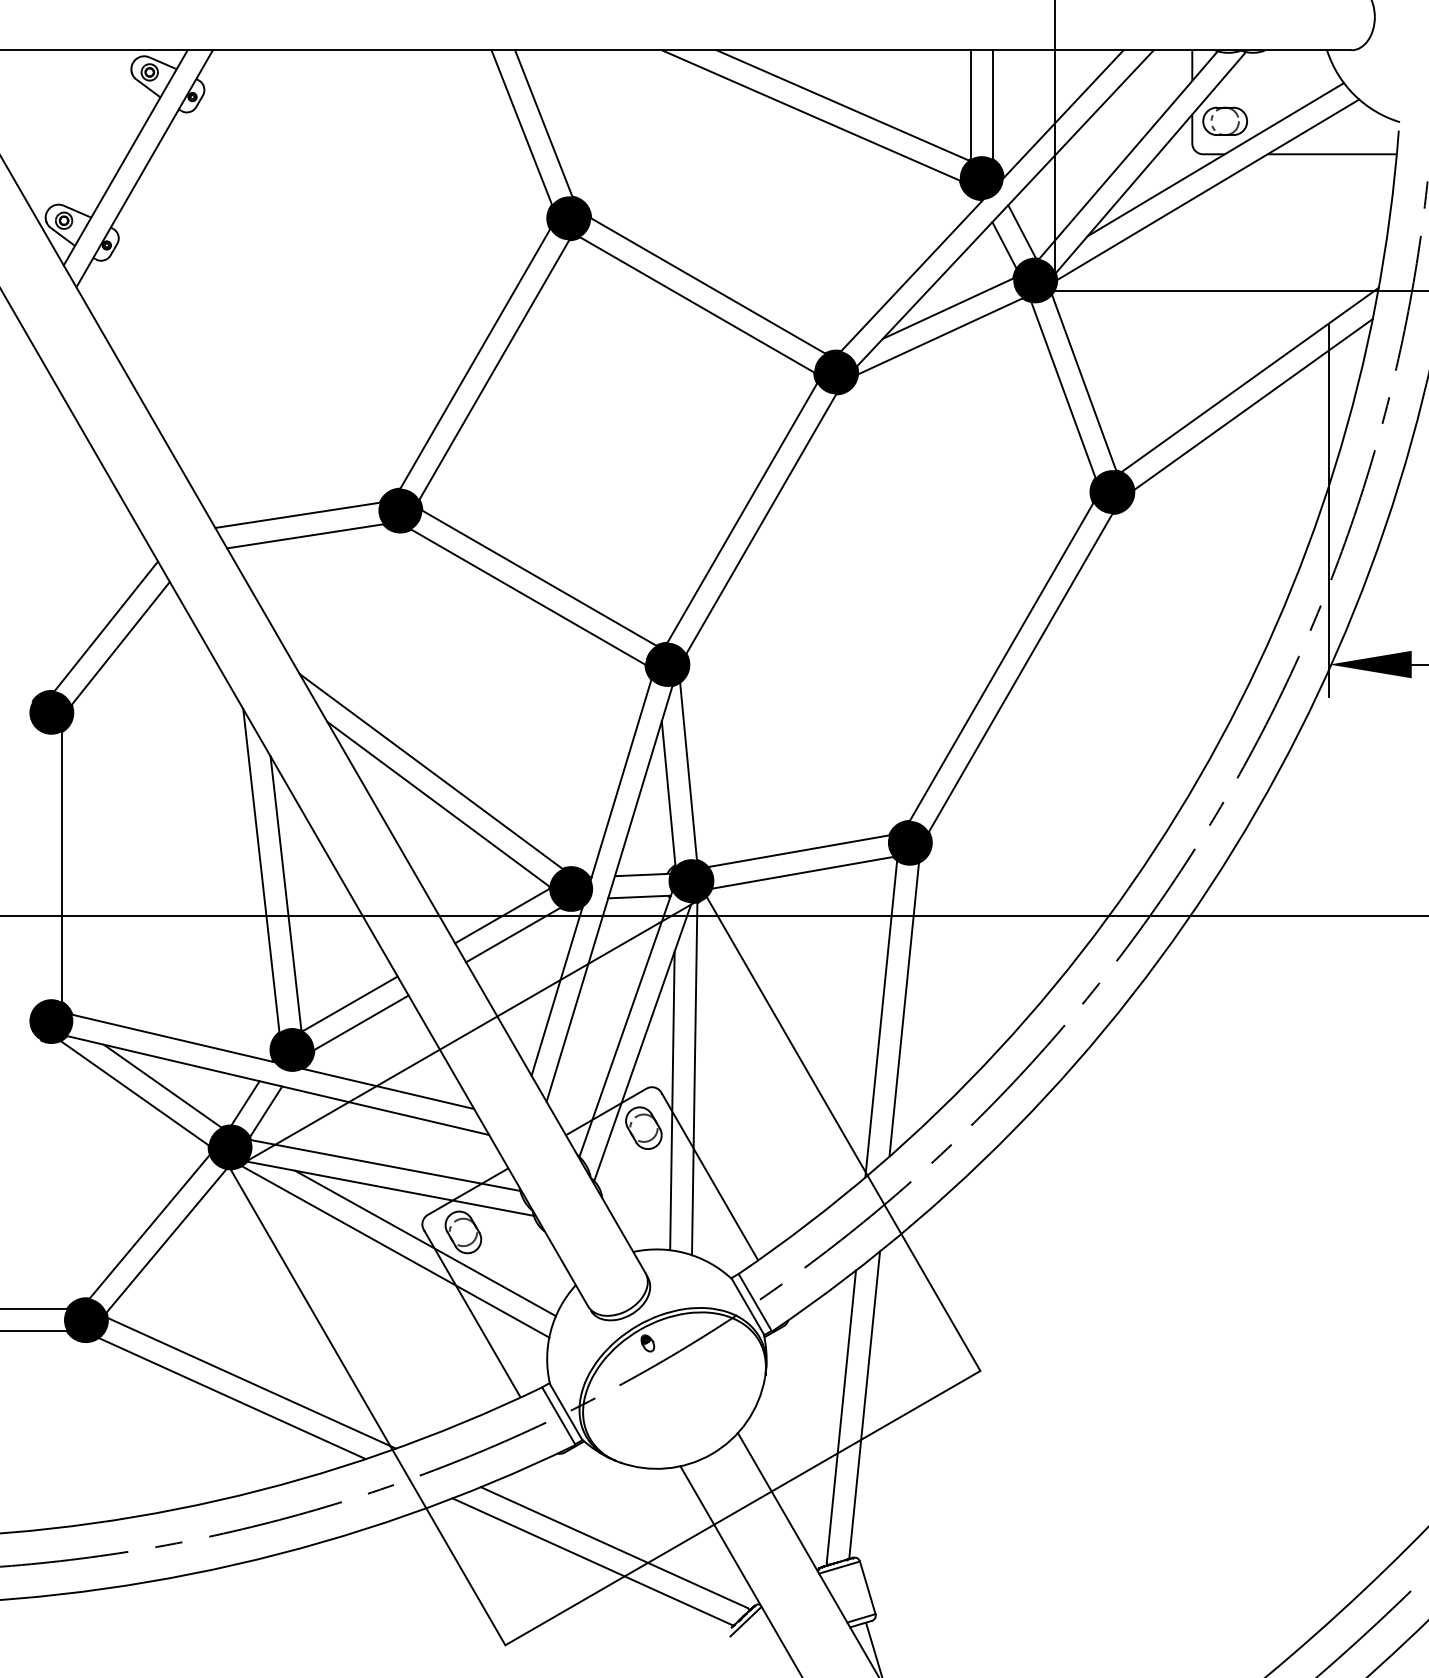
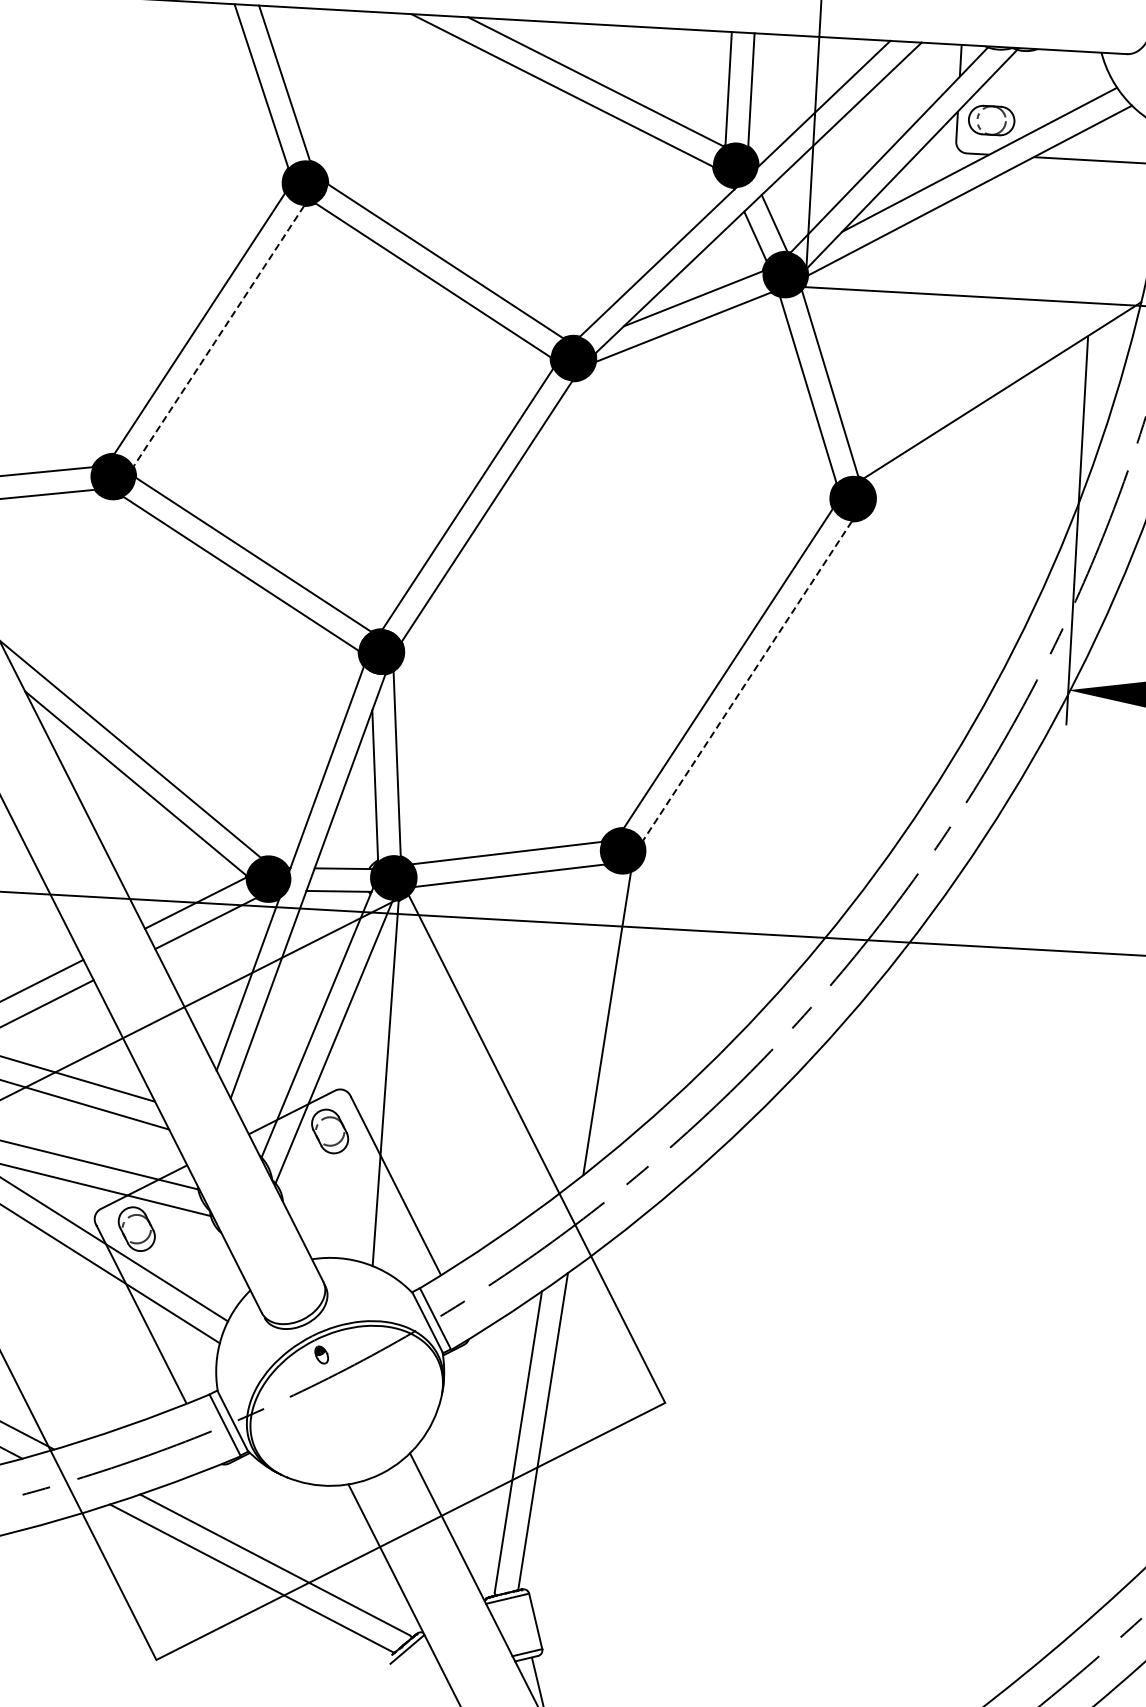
line: (494, 369) -> (219, 335), solid -> dashed
line: (1253, 404) -> (1004, 415), removed
line: (1020, 673) -> (747, 681), solid -> dashed
line: (881, 1018) -> (583, 1031), removed
line: (672, 1100) -> (361, 1104), removed

